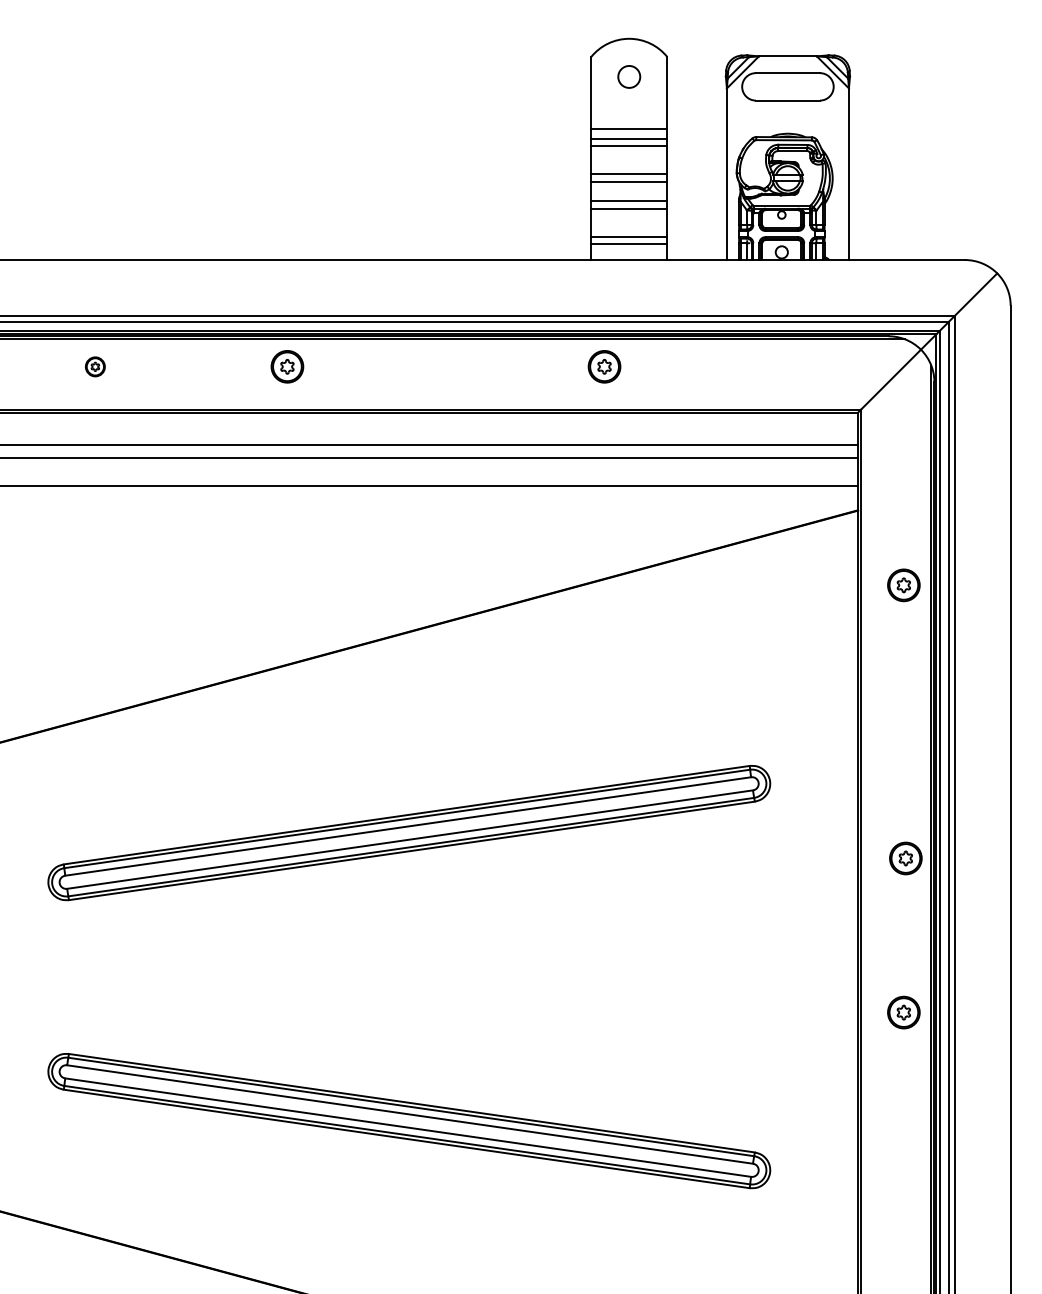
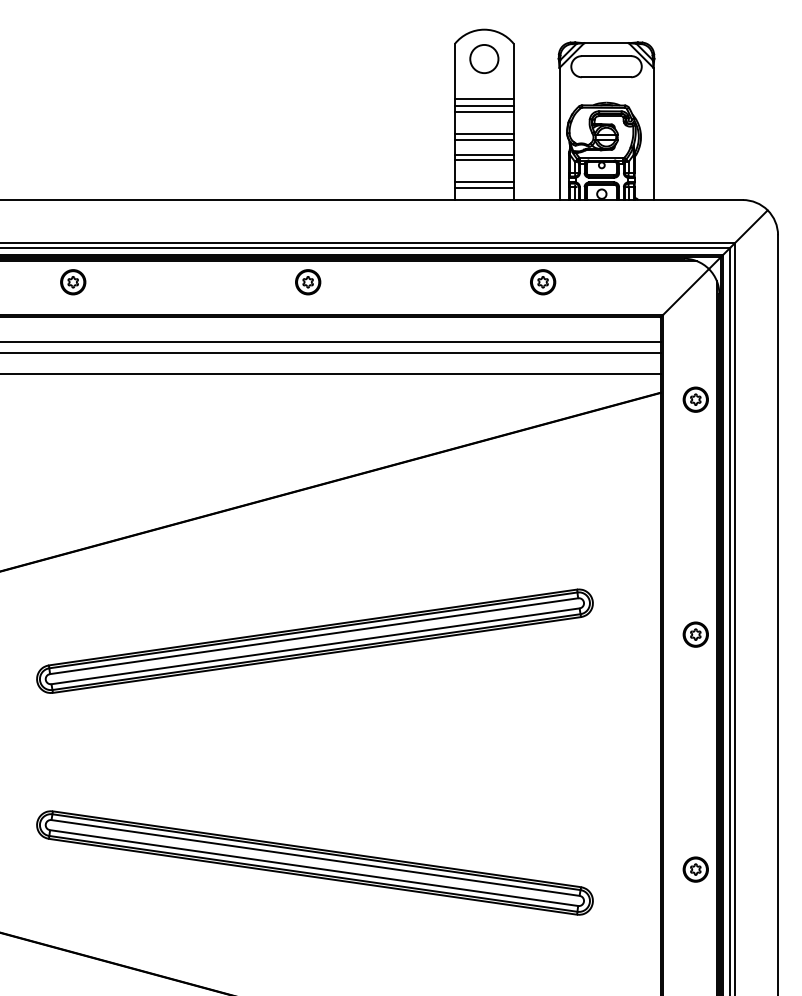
circle: (628, 76) -> (483, 58), size x1.67
part: (95, 366) -> (73, 282), size x1.67
part: (287, 366) -> (308, 282), moved
part: (604, 366) -> (543, 282), moved
part: (903, 585) -> (695, 399), moved
part: (905, 858) -> (695, 634), moved
part: (903, 1012) -> (695, 869), moved

